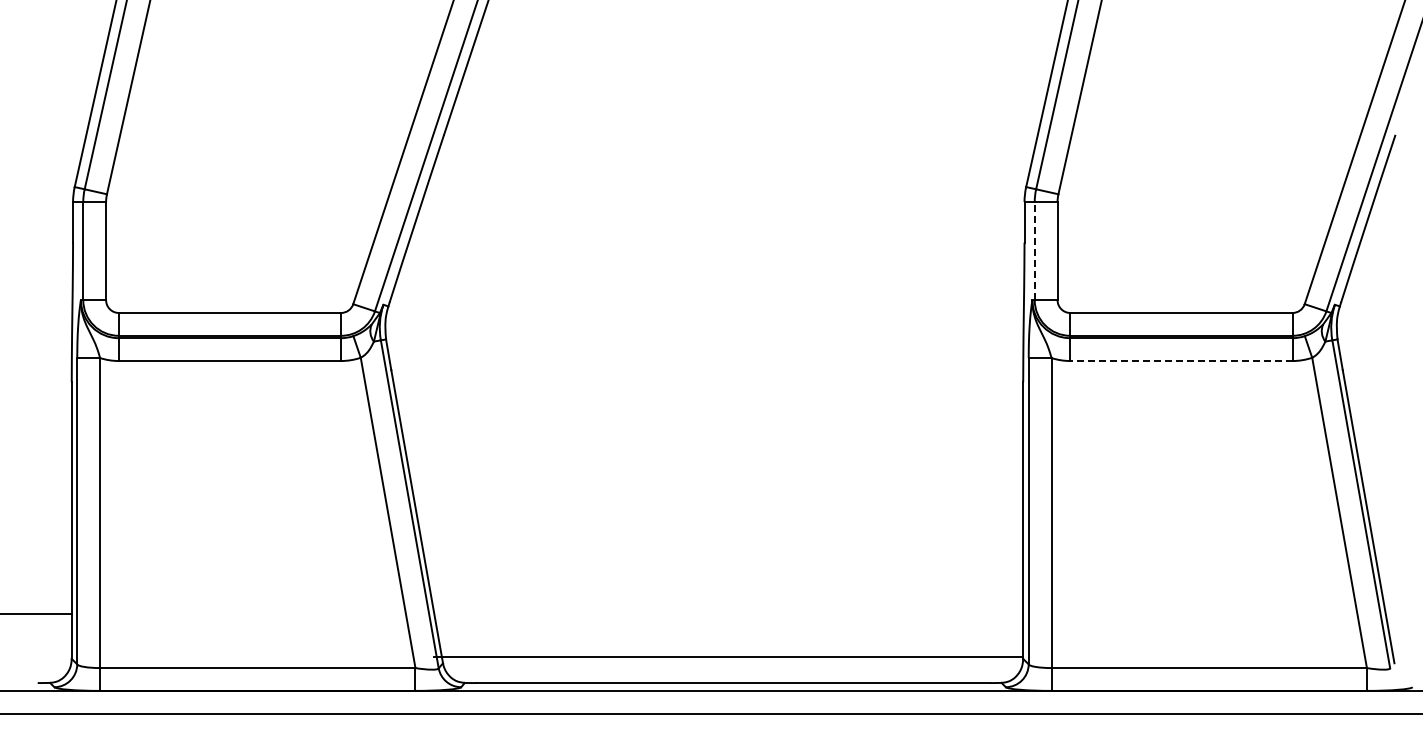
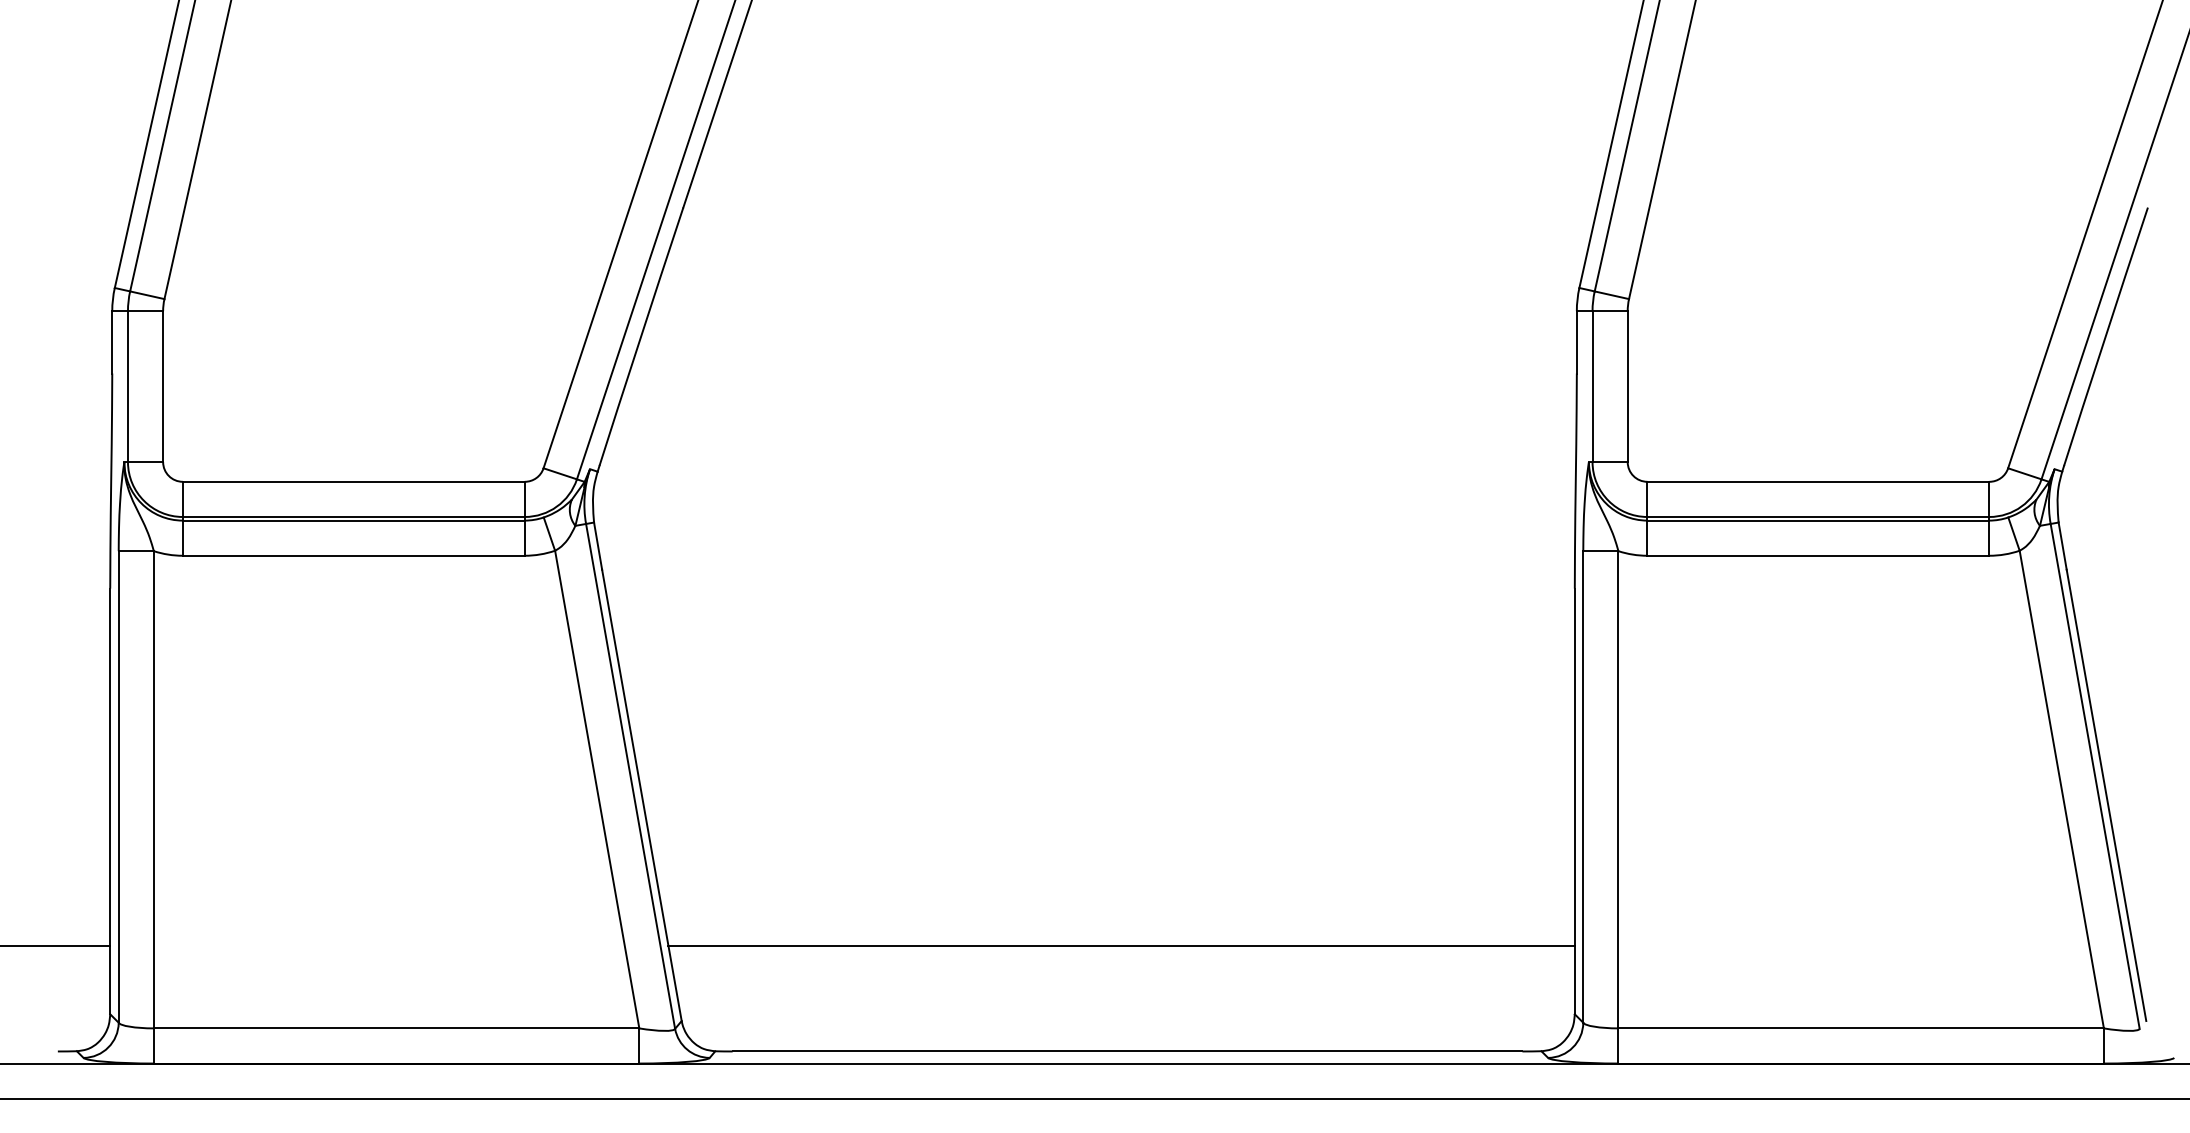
line: (1034, 250) -> (1592, 385), dashed -> solid
line: (1180, 361) -> (1816, 556), dashed -> solid
line: (728, 657) -> (1121, 945), moved

